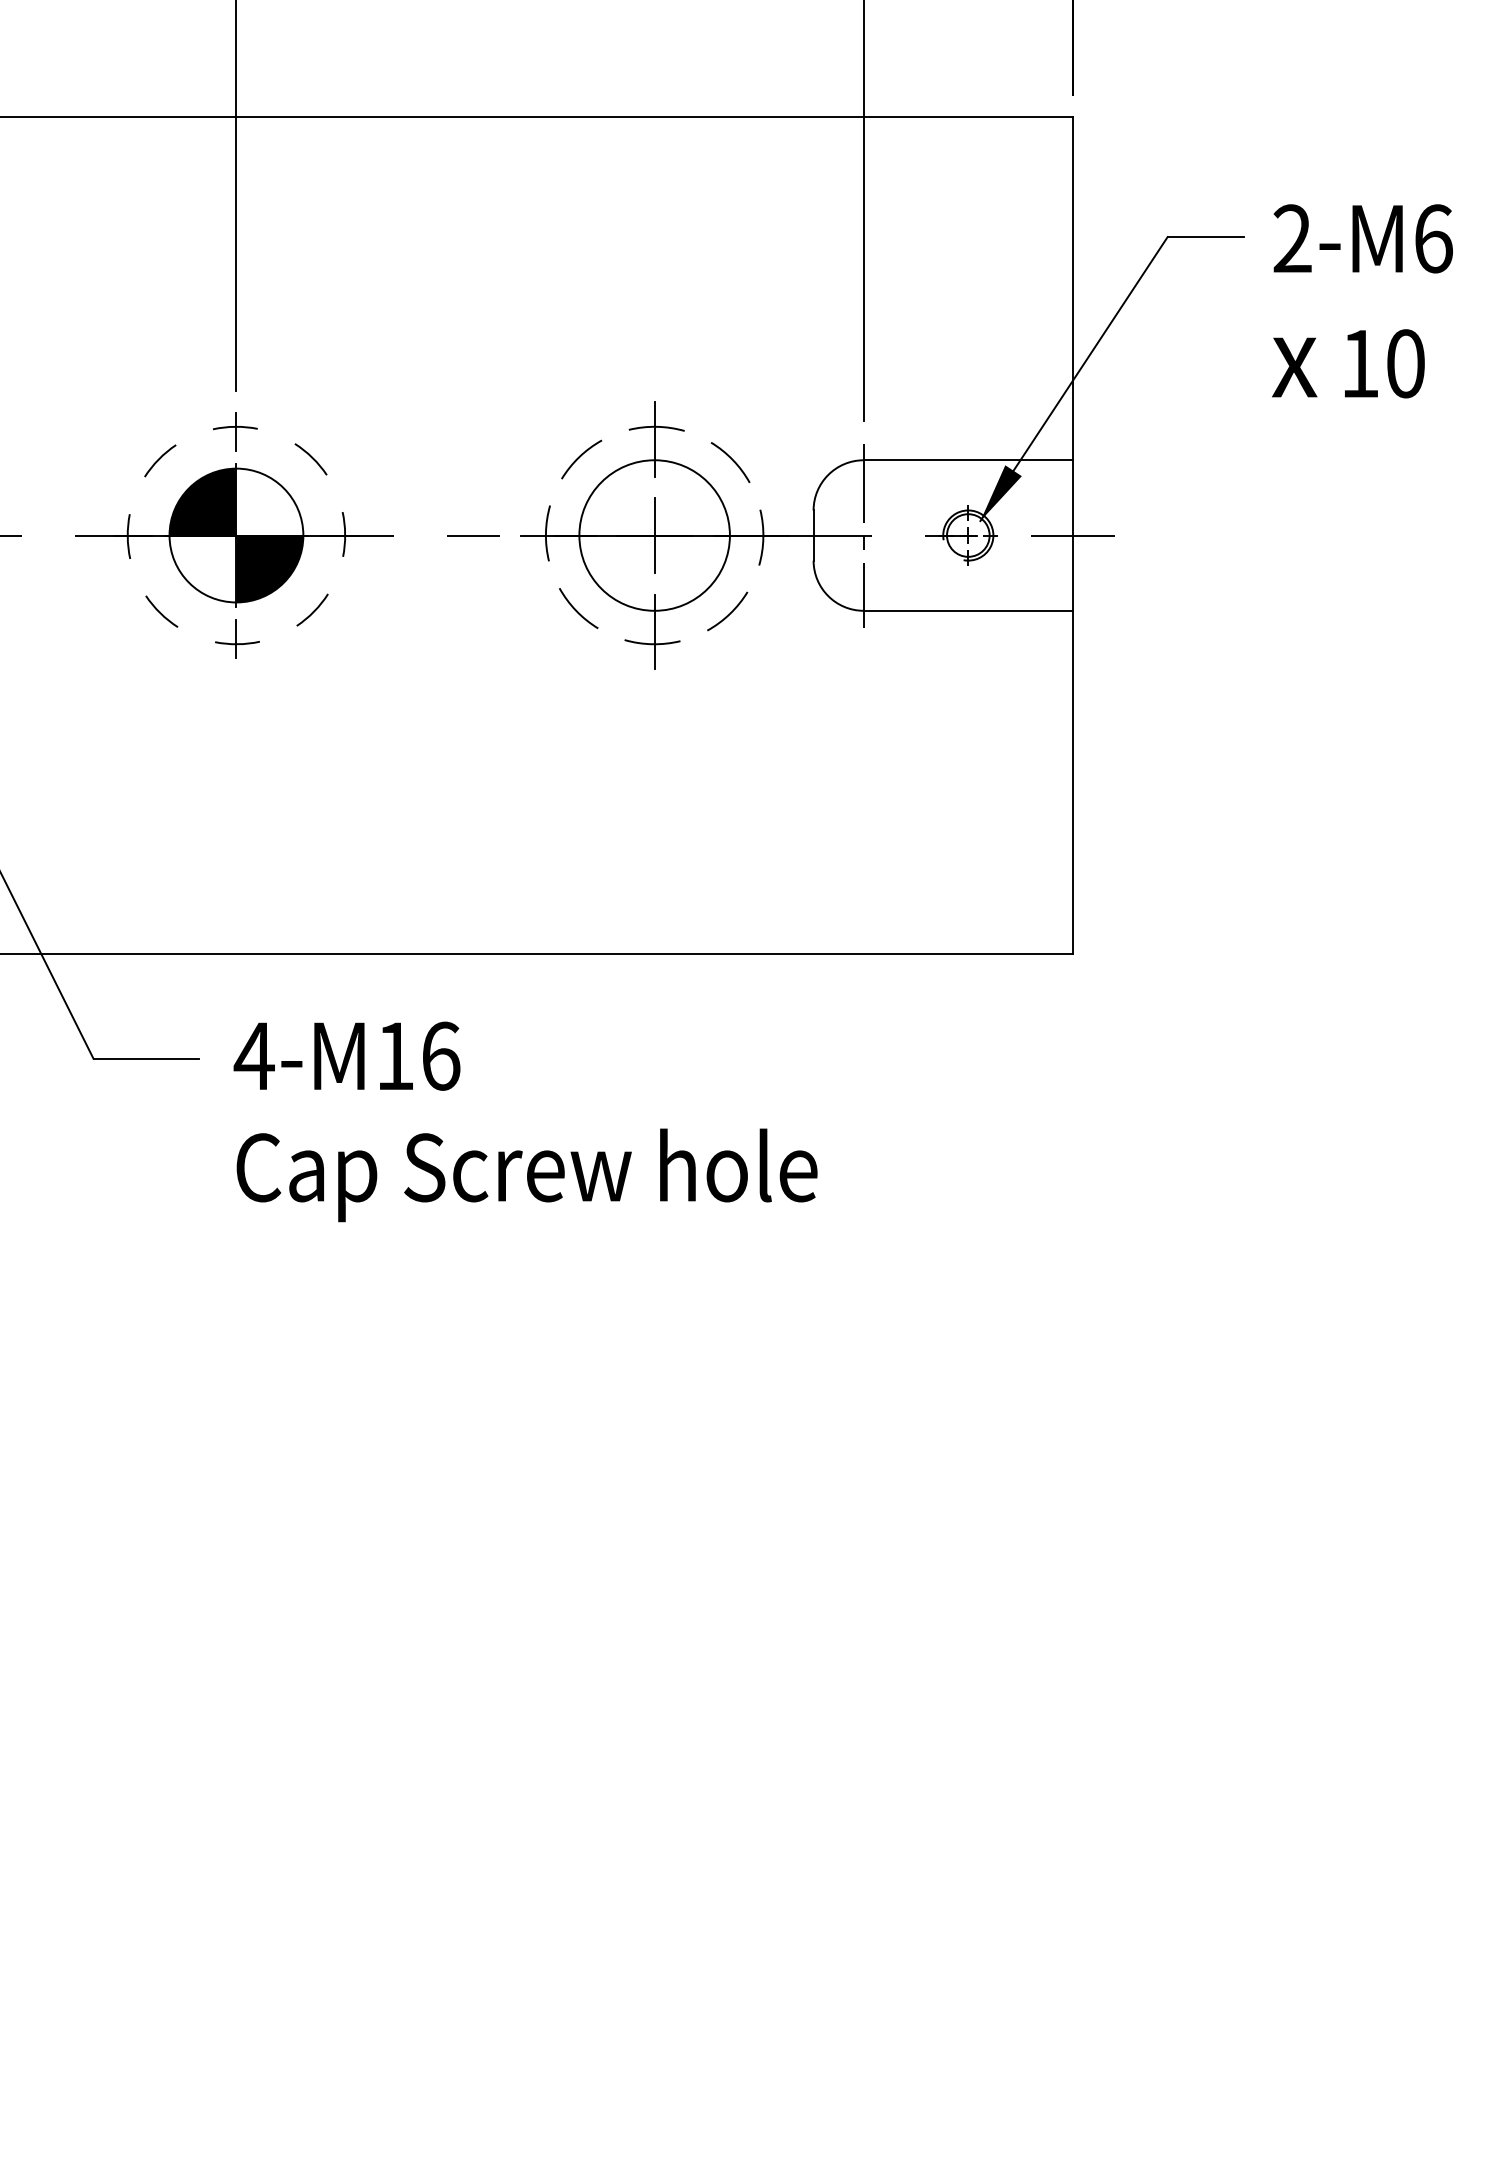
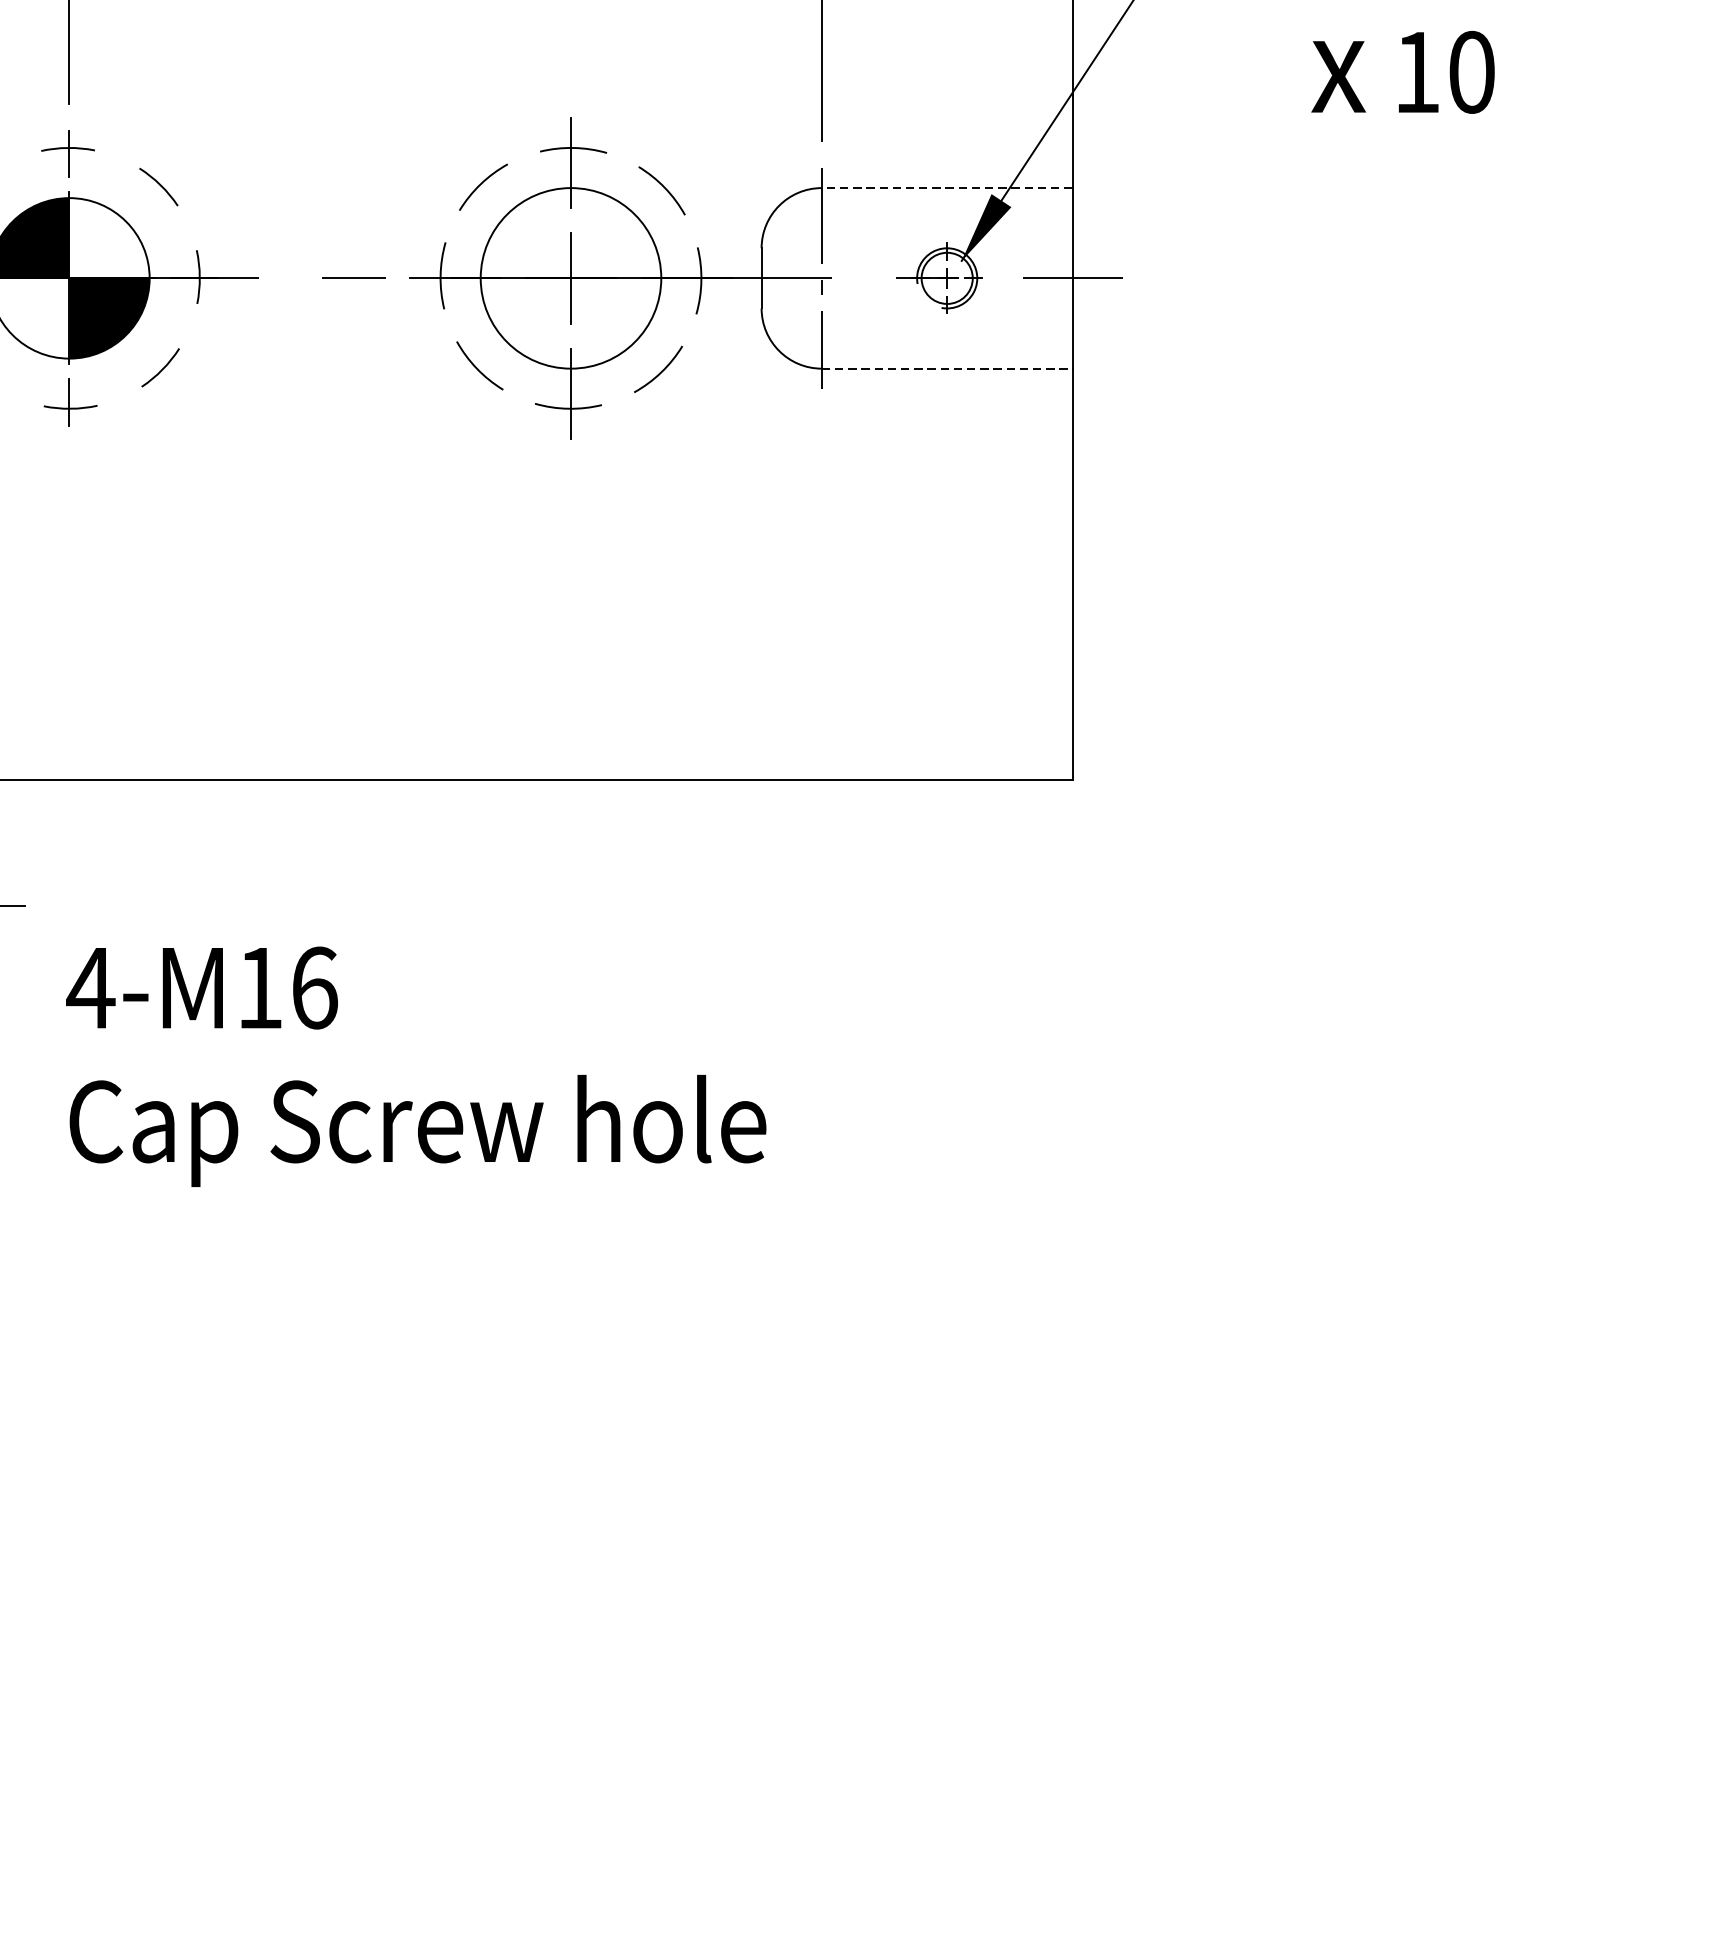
line: (968, 460) -> (947, 188), solid -> dashed
line: (968, 610) -> (947, 368), solid -> dashed
text: (525, 1121) -> (416, 1066), moved

